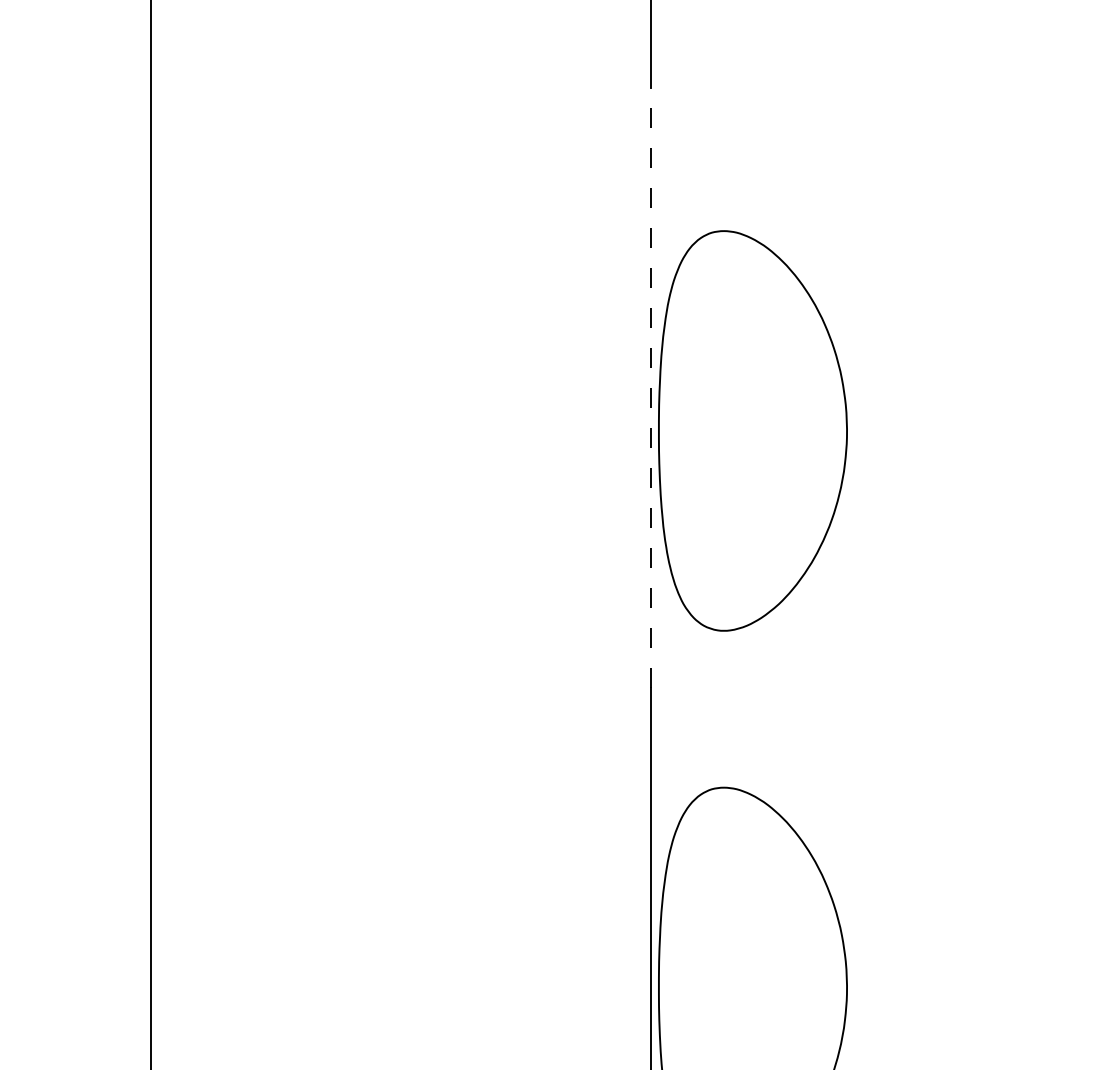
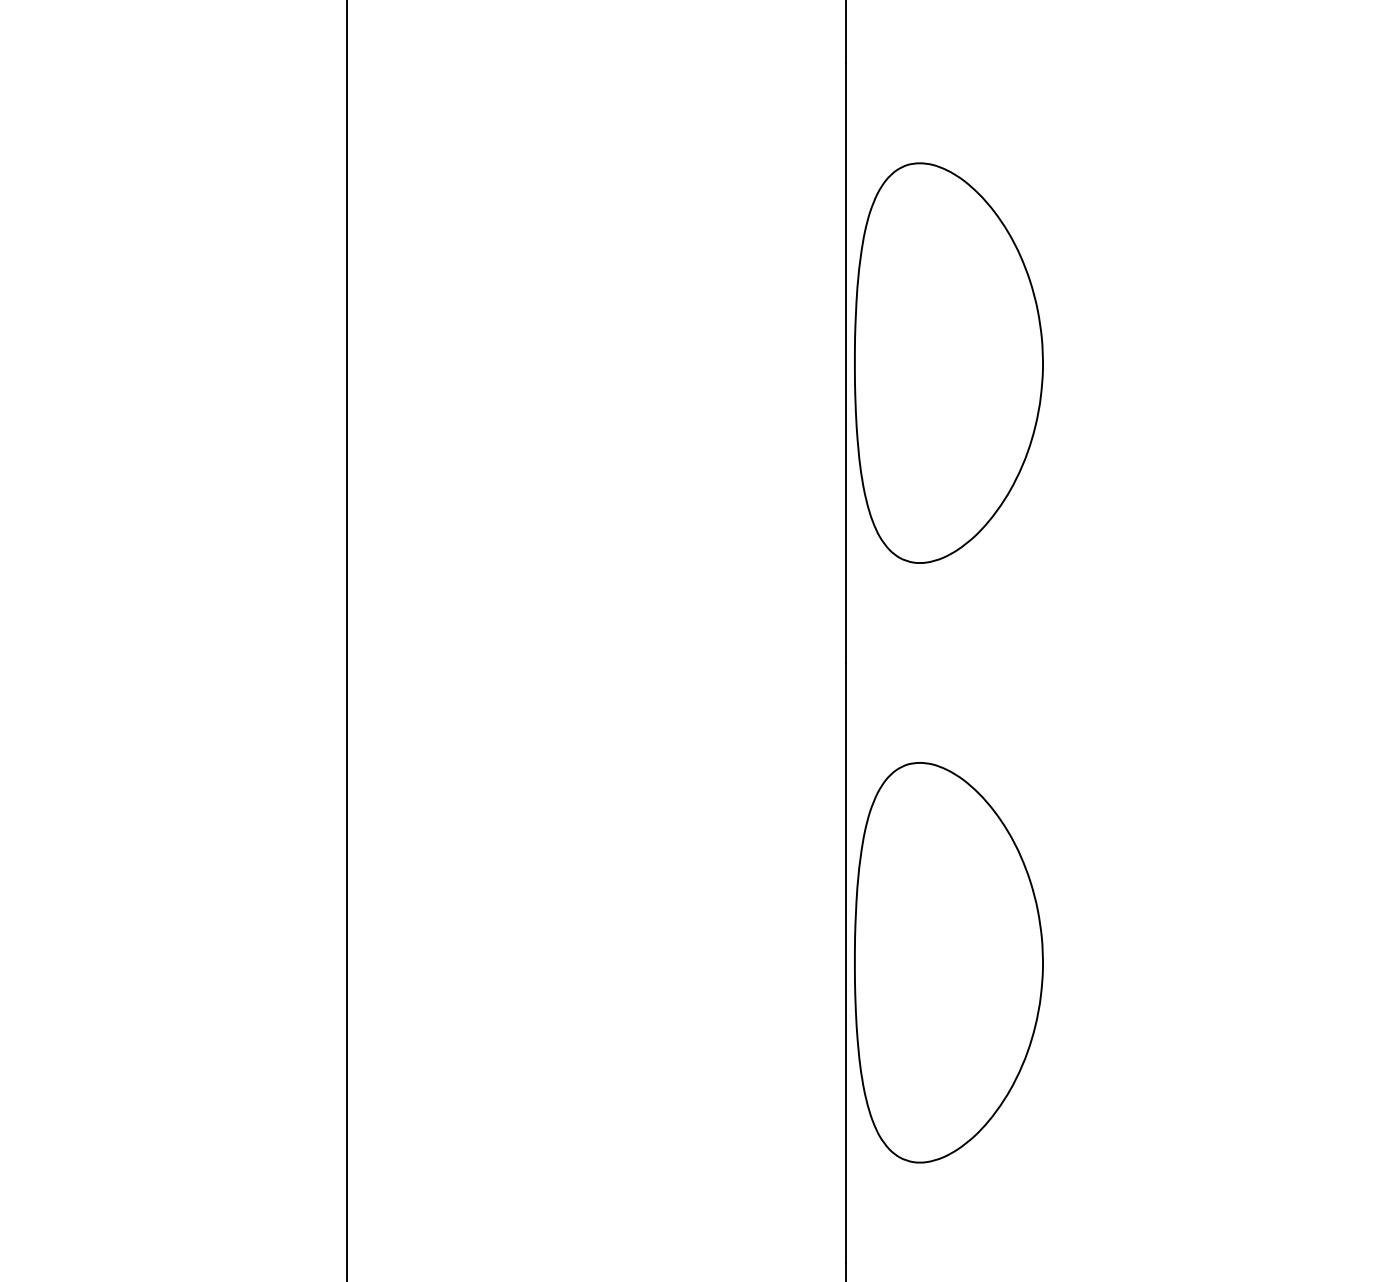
line: (650, 388) -> (846, 363), dashed -> solid
part: (752, 430) -> (948, 362), moved

